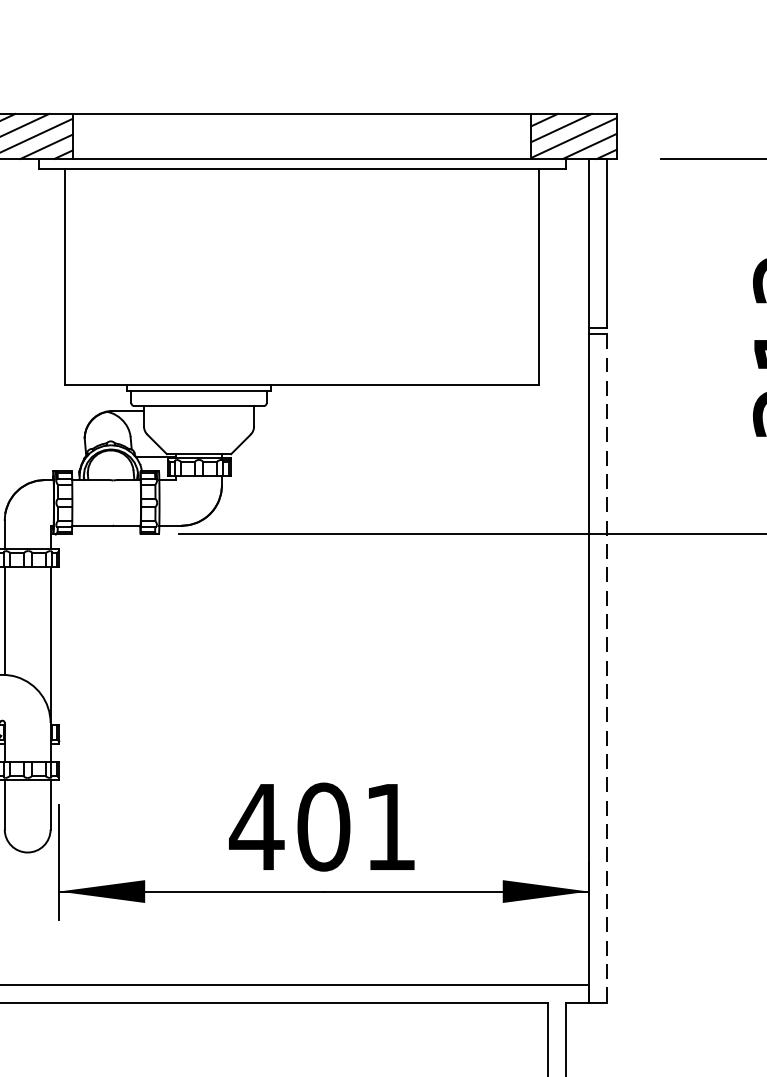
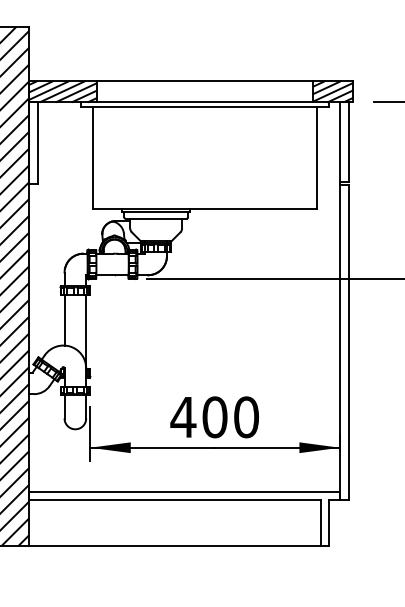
line: (606, 668) -> (348, 342), dashed -> solid
text: (390, 827) -> (246, 417), 401 -> 400

